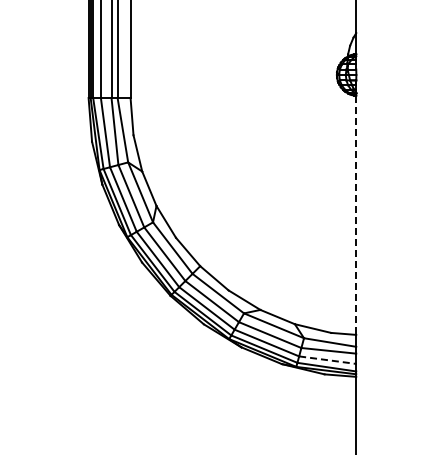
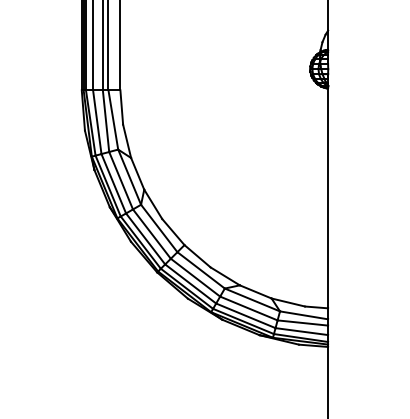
line: (356, 215) -> (328, 198), dashed -> solid
line: (327, 360) -> (301, 331), dashed -> solid

